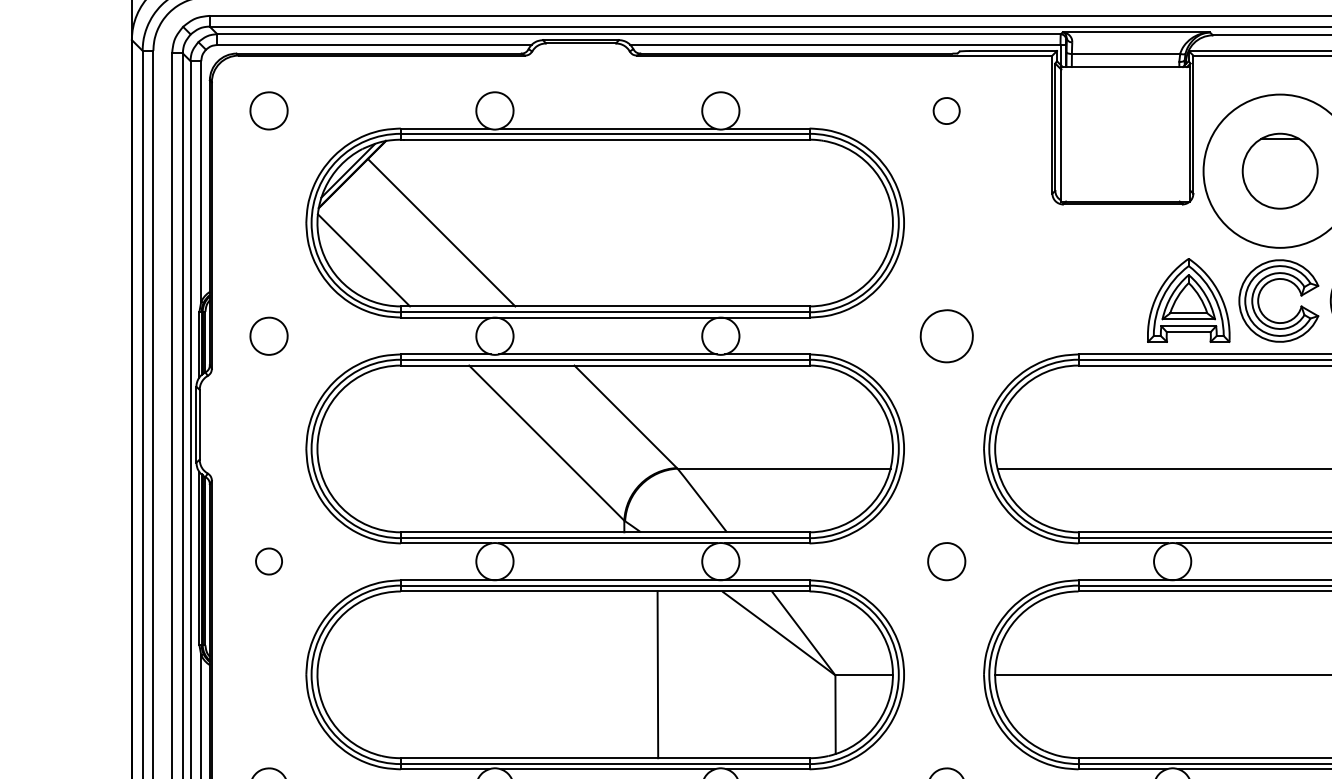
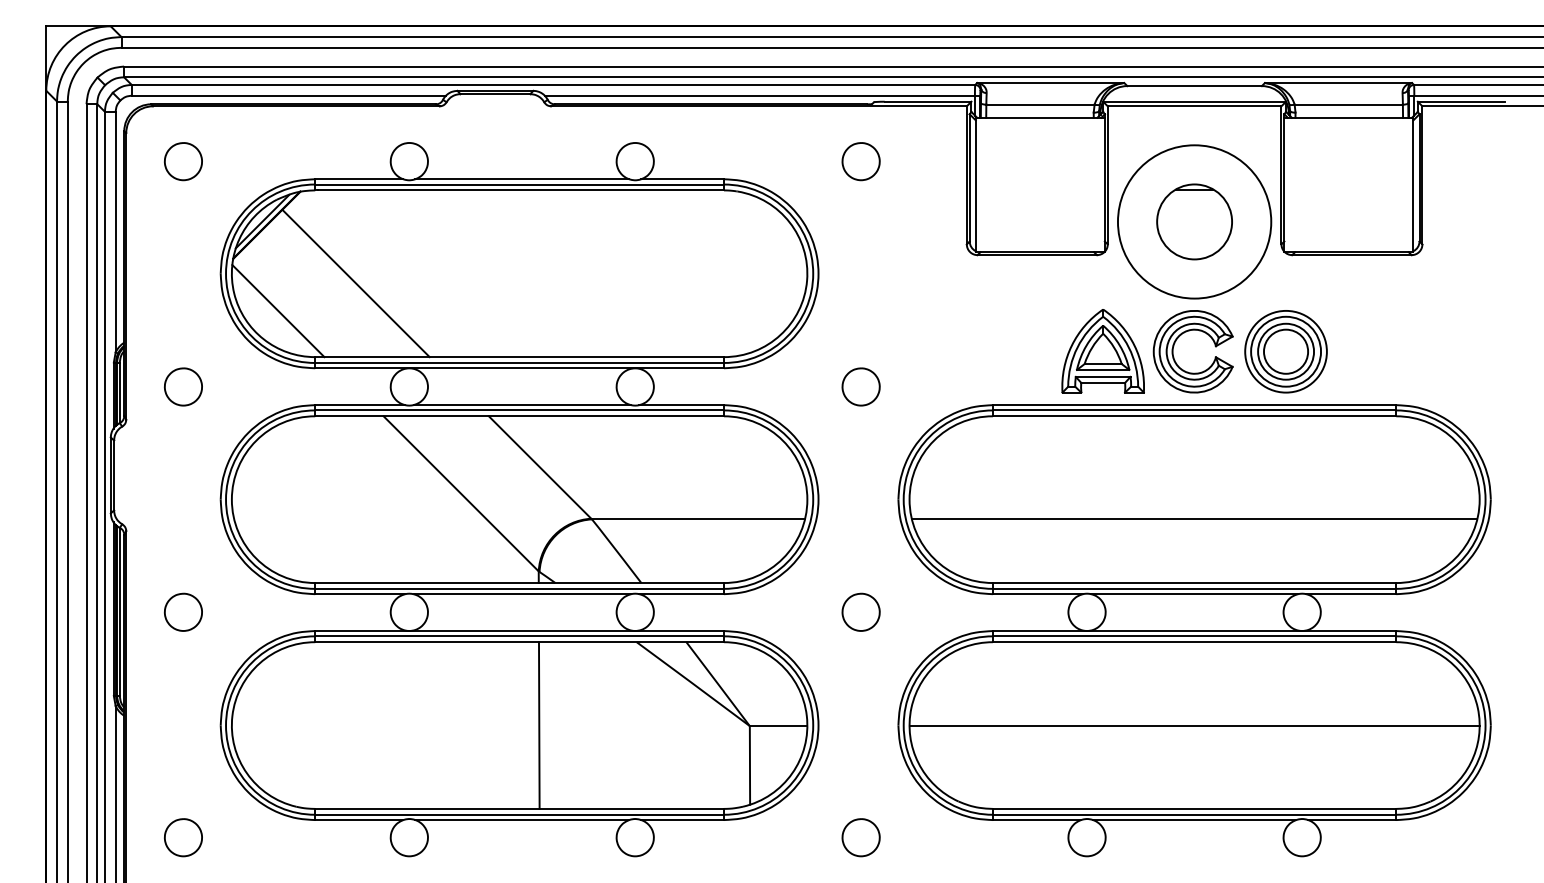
part: (946, 110) -> (860, 161), size x1.43
part: (946, 335) -> (860, 386), size x0.71
part: (269, 560) -> (183, 611), size x1.43
line: (657, 674) -> (538, 725), moved

